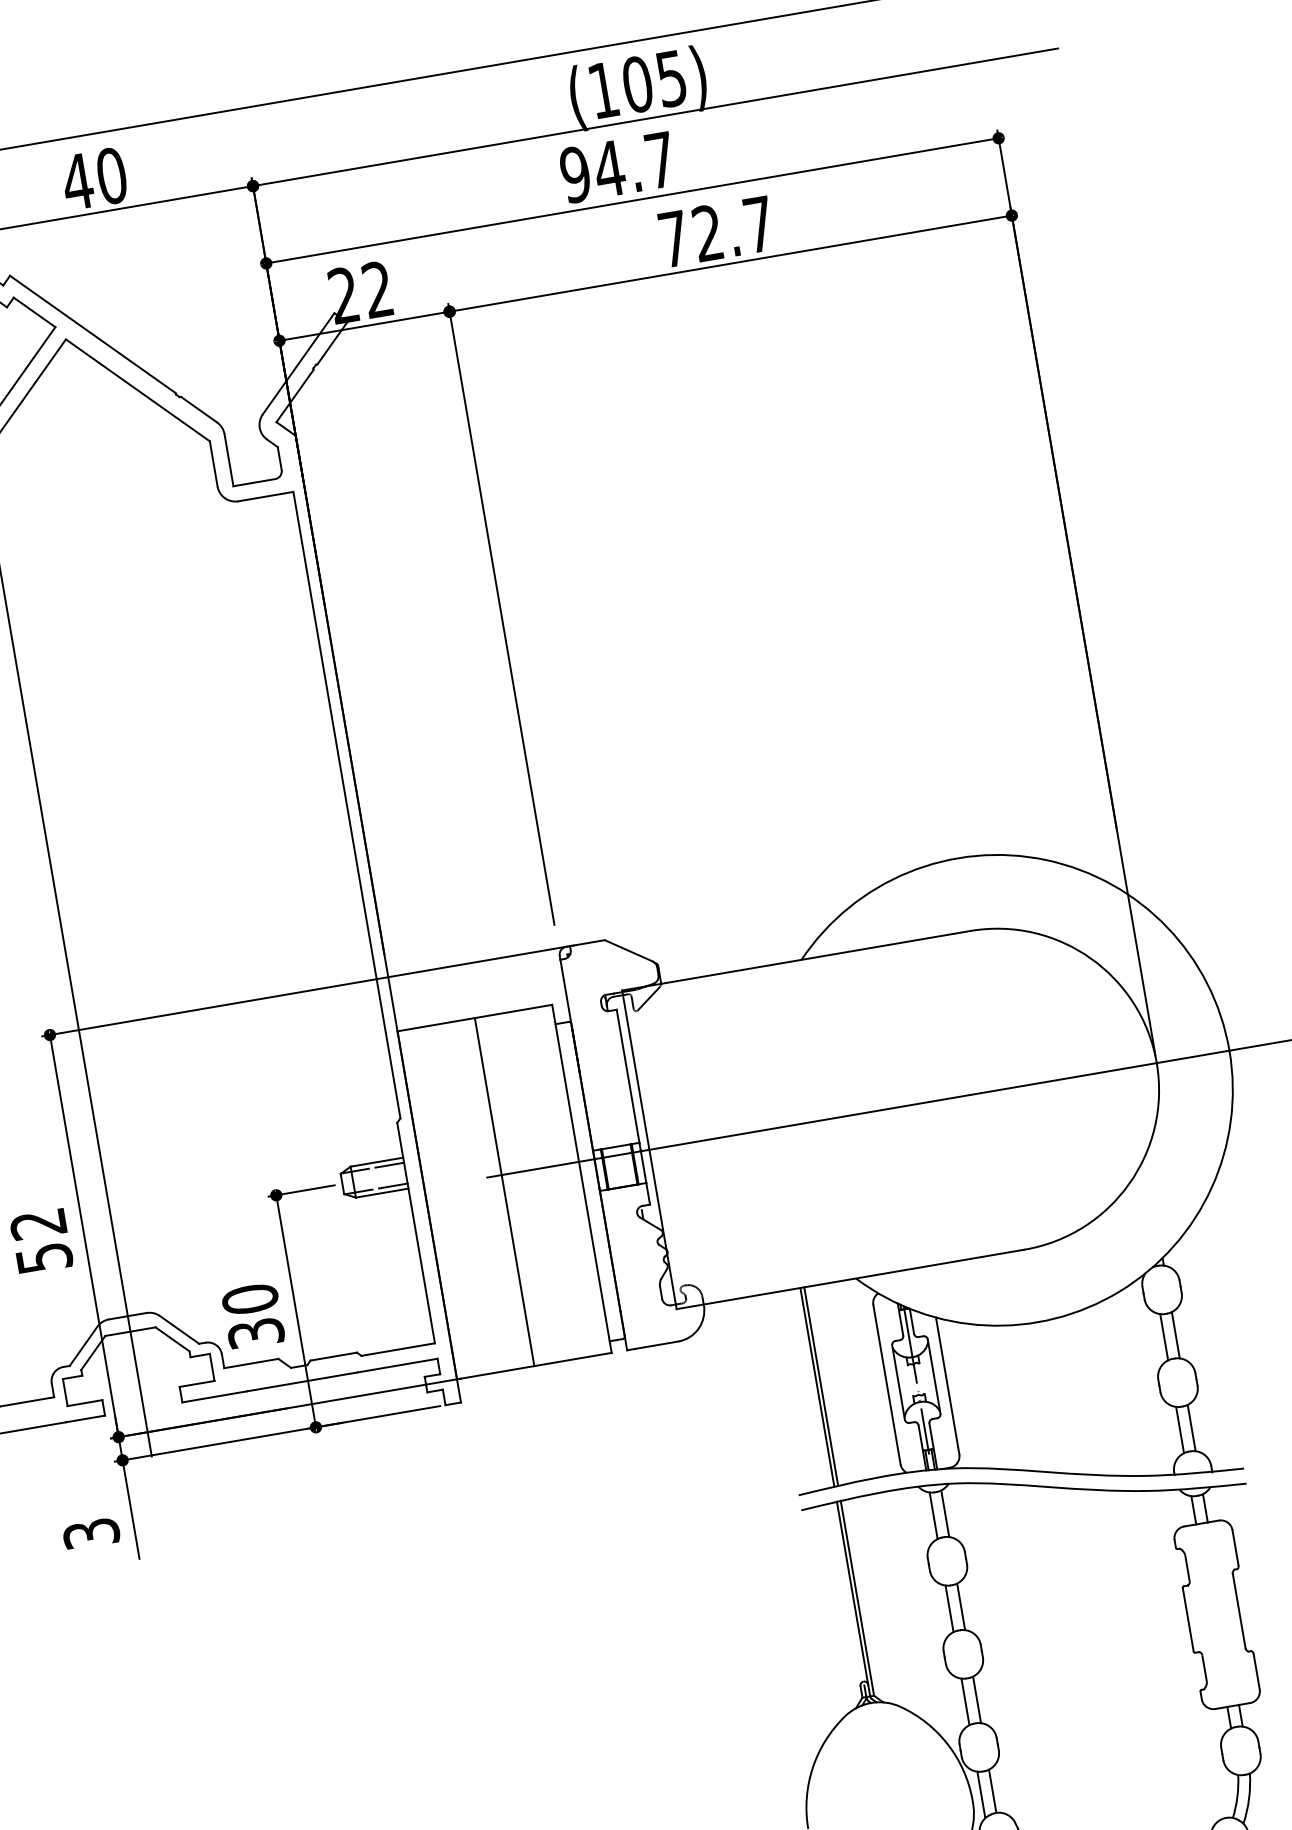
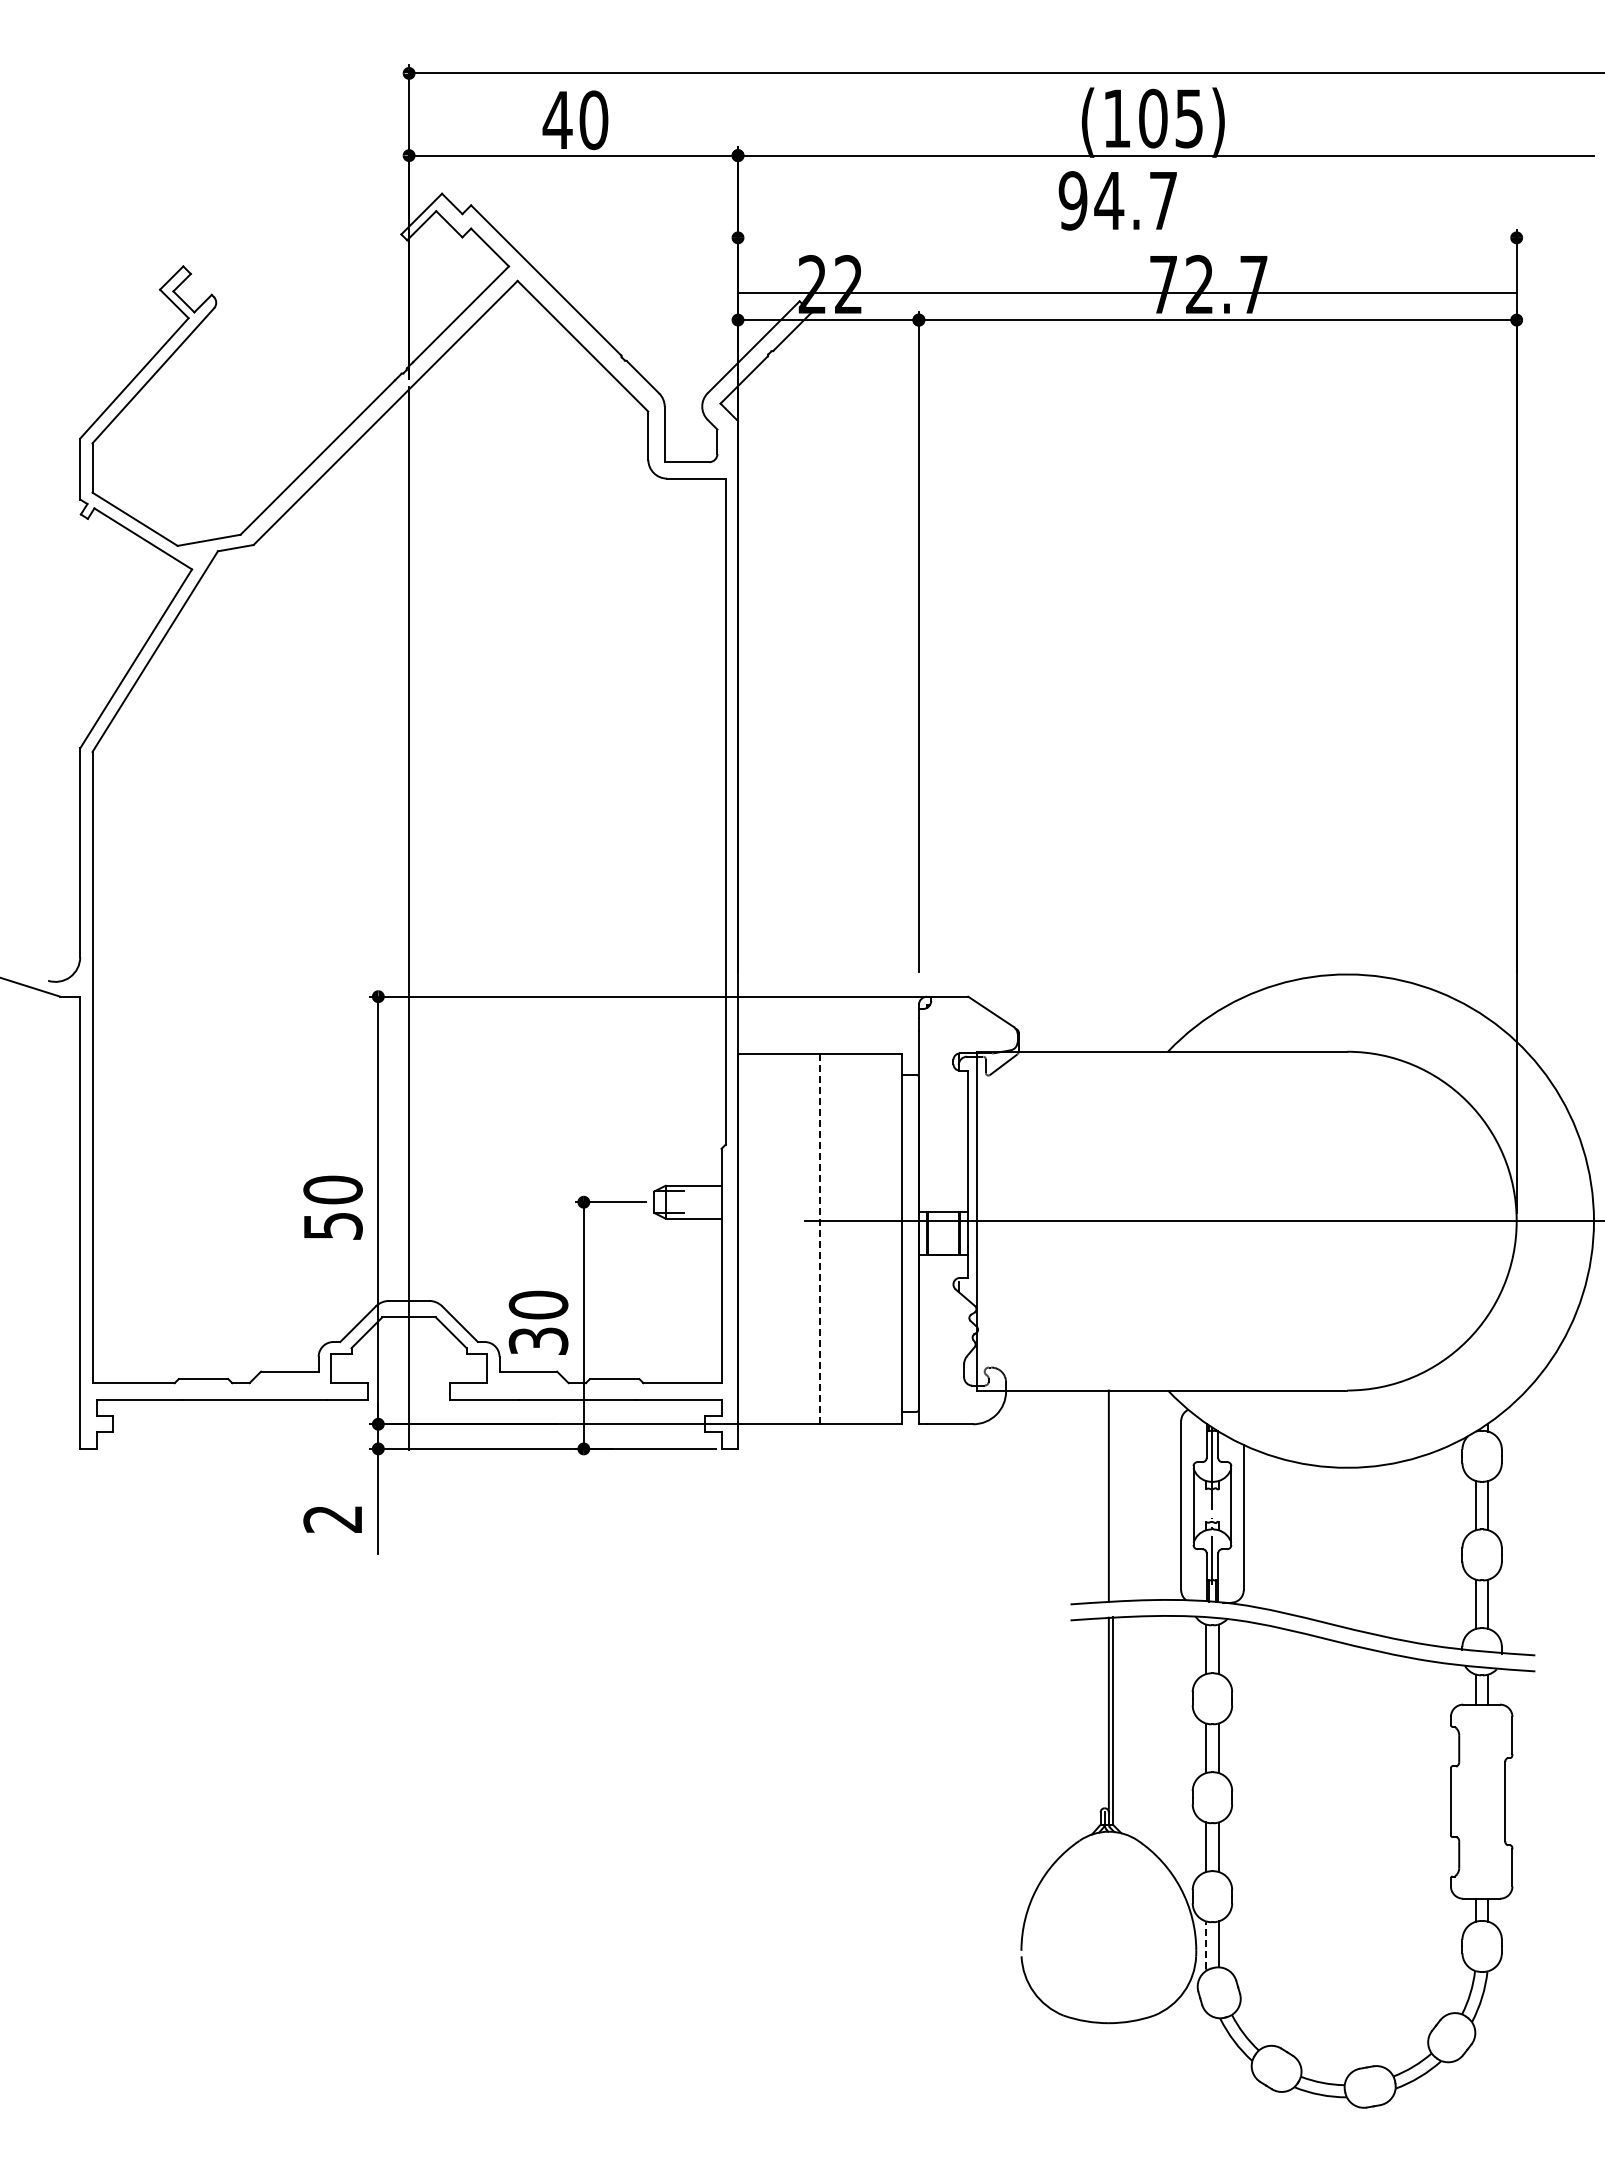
line: (632, 200) -> (1127, 292), moved
line: (389, 1165) -> (706, 1191), removed
line: (393, 1186) -> (706, 1213), removed
line: (504, 1191) -> (820, 1238), solid -> dashed
text: (37, 1223) -> (332, 1189), 52 -> 50
line: (820, 1386) -> (1112, 1495), removed
text: (90, 1533) -> (332, 1518), 3 -> 2
line: (981, 1794) -> (1206, 1945), solid -> dashed

